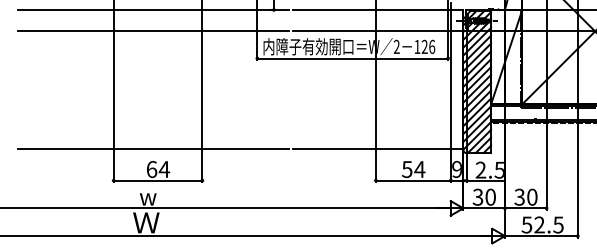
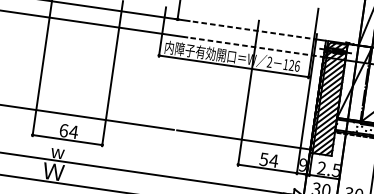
line: (372, 9) -> (254, 30), solid -> dashed
line: (379, 30) -> (257, 47), solid -> dashed

